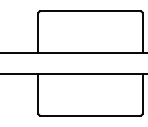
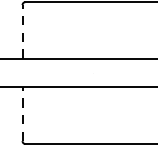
line: (38, 33) -> (22, 32), solid -> dashed
line: (38, 93) -> (22, 113), solid -> dashed

